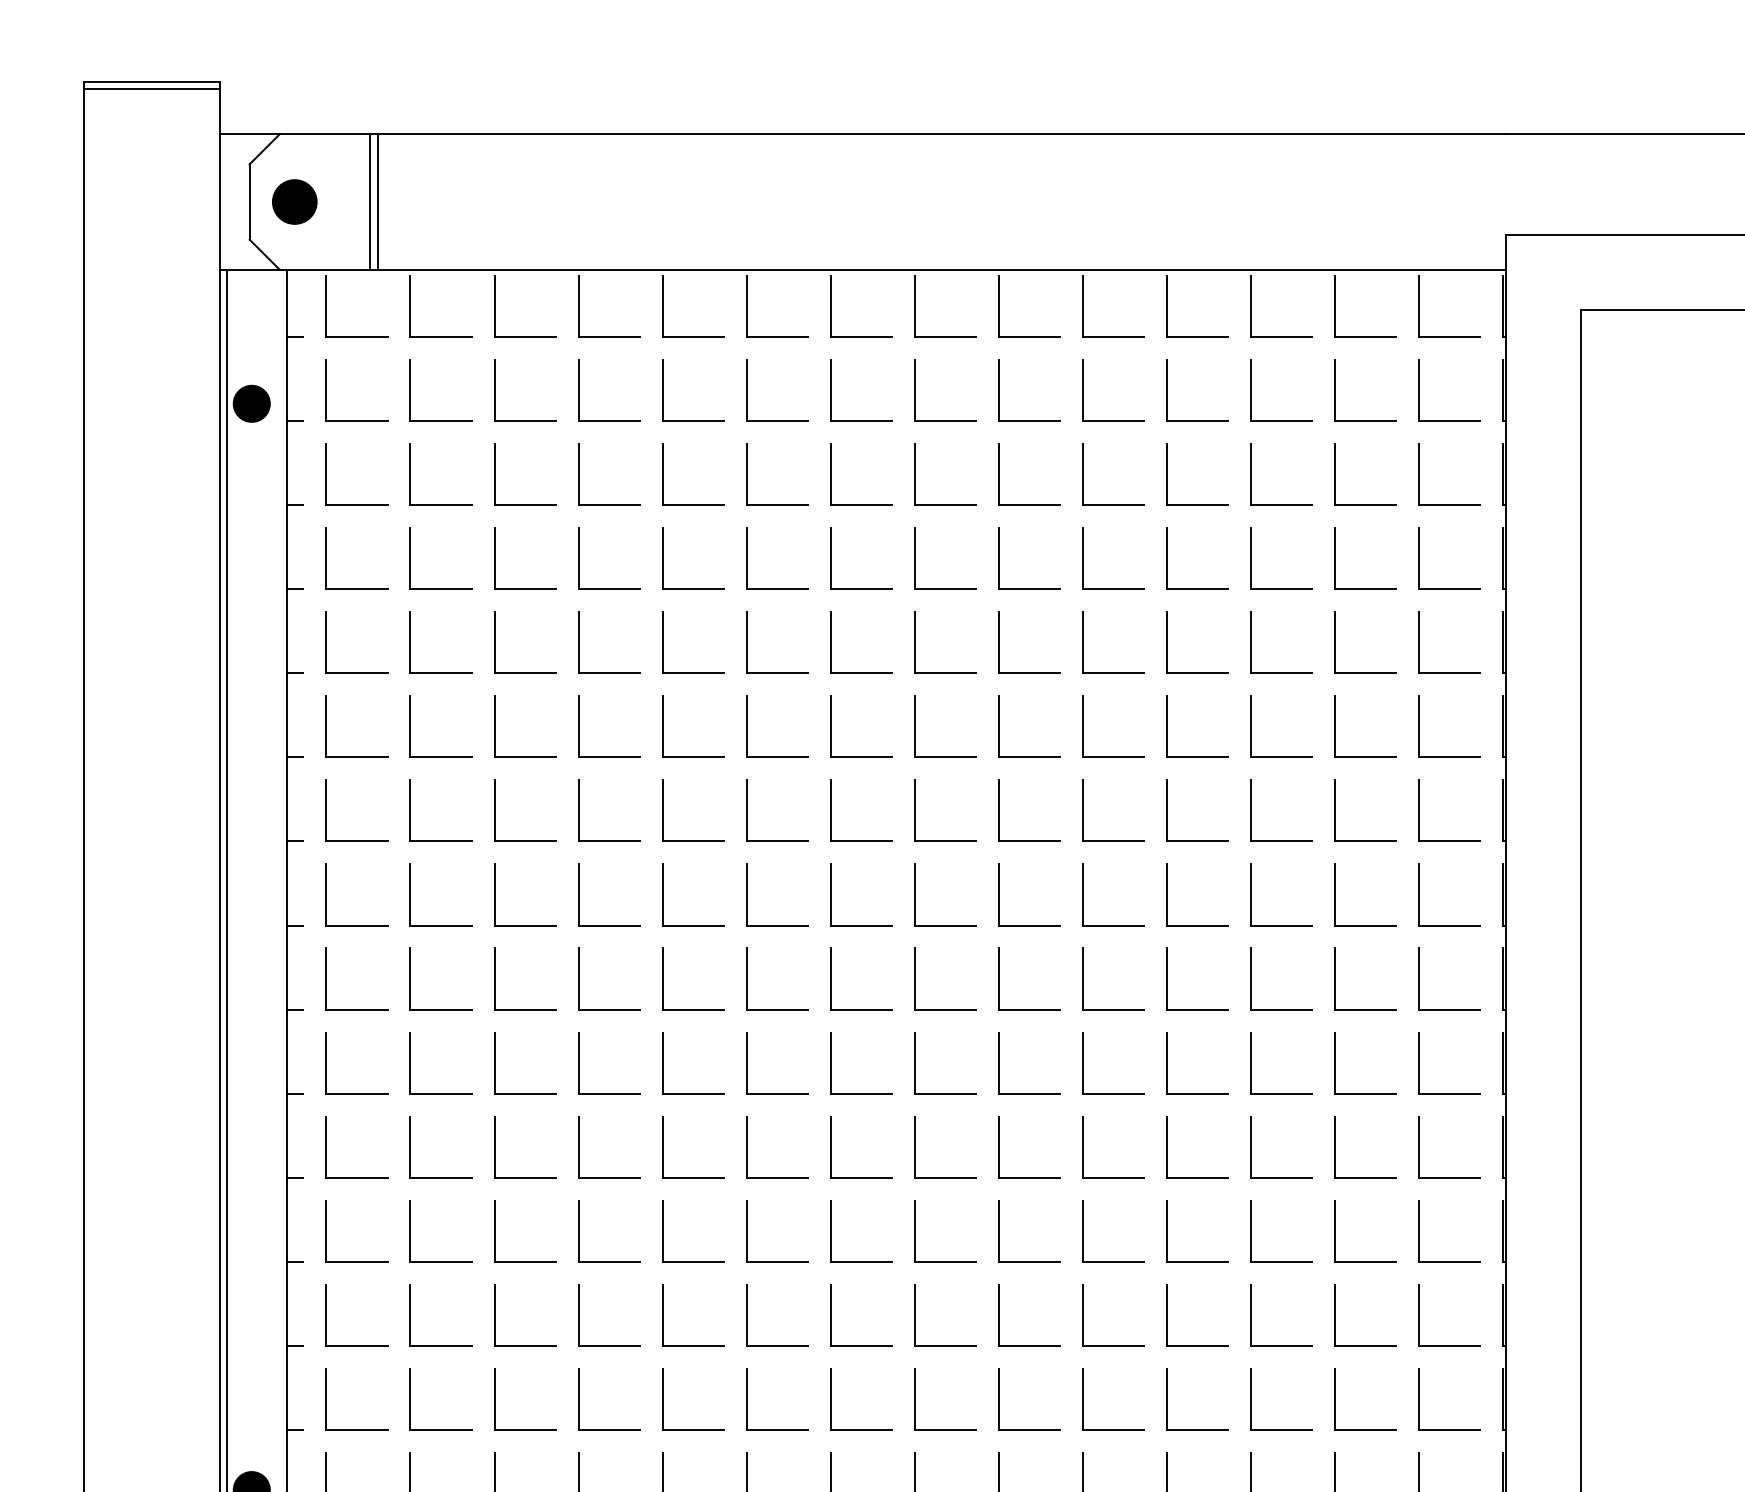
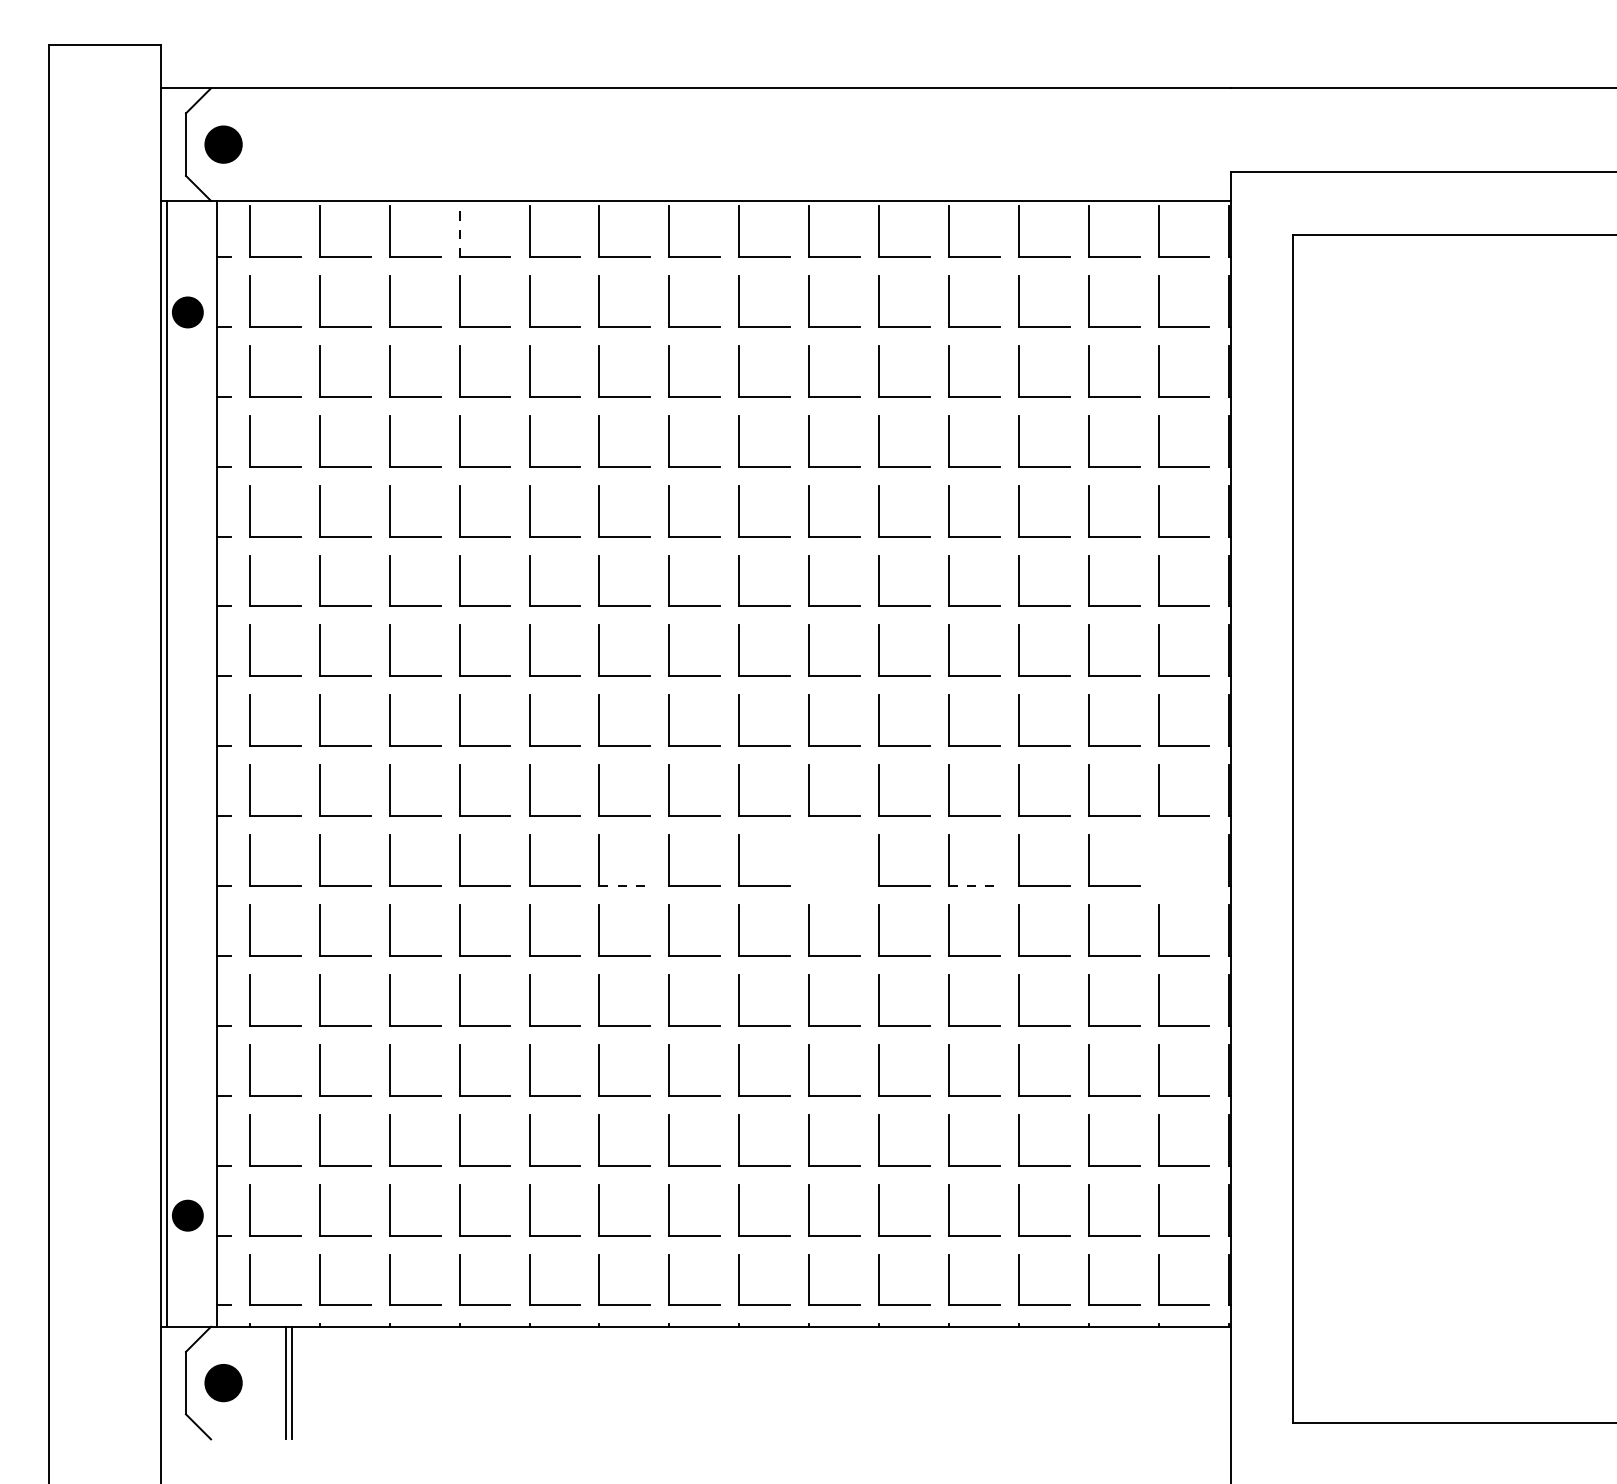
line: (151, 88) -> (104, 50), removed
line: (370, 201) -> (286, 144), removed
line: (377, 201) -> (292, 144), removed
line: (578, 306) -> (459, 231), solid -> dashed
part: (999, 1062) -> (809, 860), removed
part: (1420, 1062) -> (1159, 860), removed
line: (778, 1094) -> (625, 886), solid -> dashed
line: (1197, 1094) -> (974, 886), solid -> dashed

